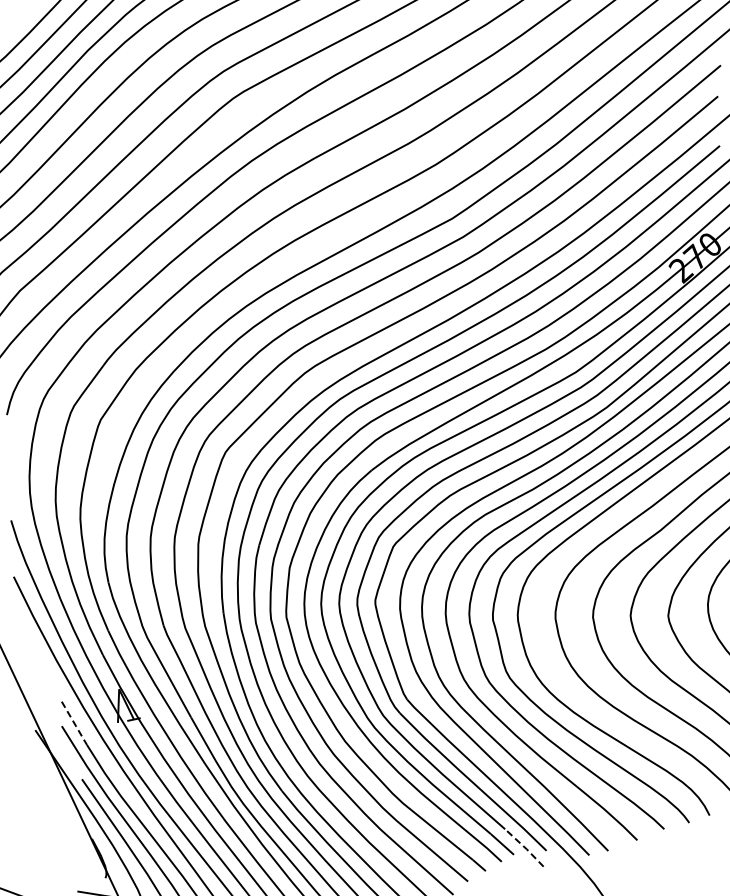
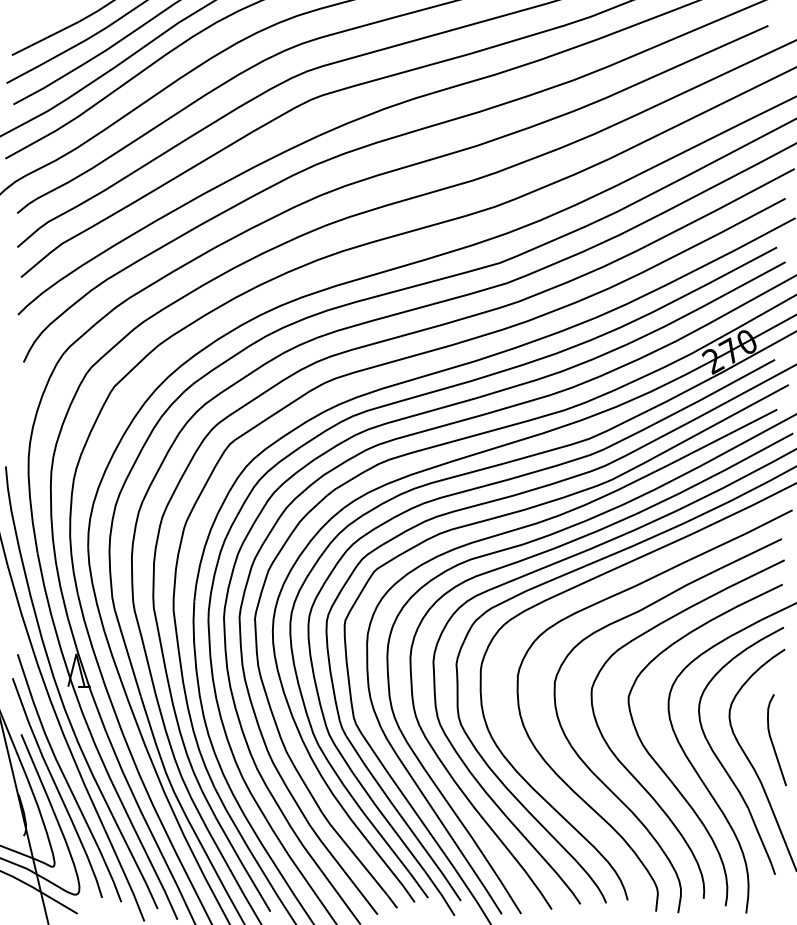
line: (74, 723) -> (25, 678), dashed -> solid
line: (525, 847) -> (440, 893), dashed -> solid

